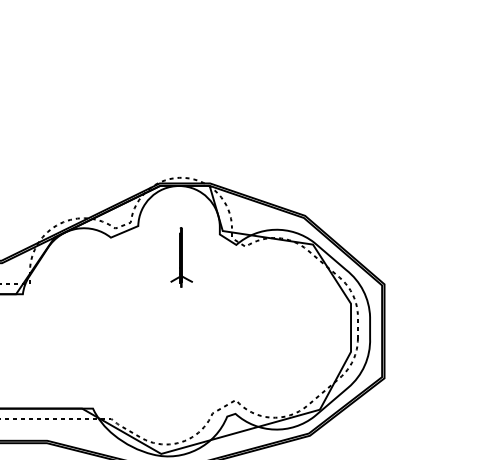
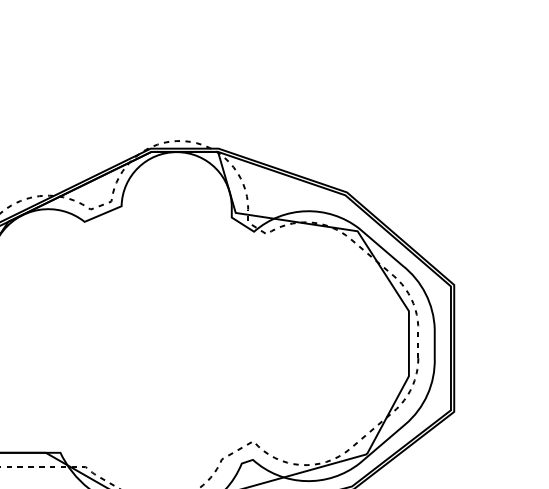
part: (181, 257) -> (179, 248), removed

